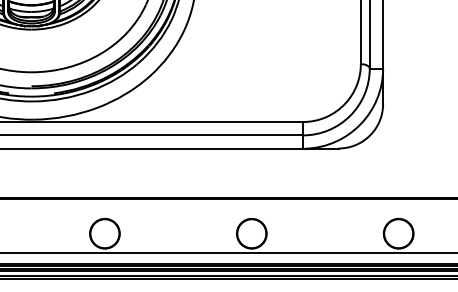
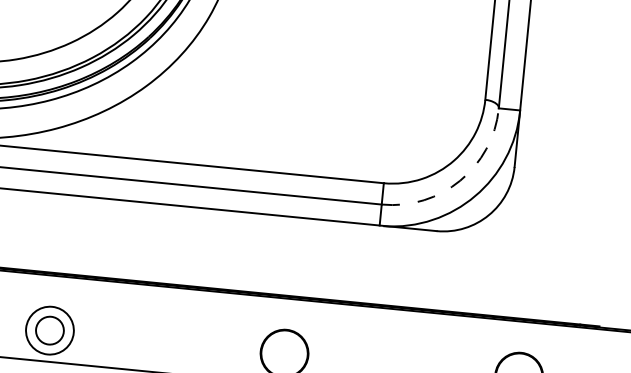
arc: (350, 115) -> (460, 180), solid -> dashed
circle: (104, 233) -> (49, 330), size x0.6

